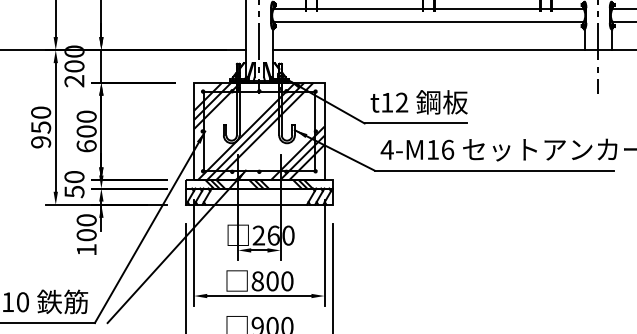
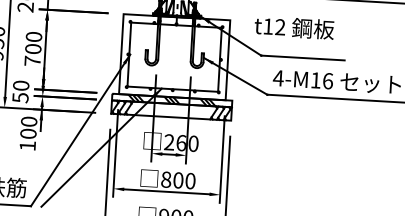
text: (418, 102) -> (293, 27), moved
hatch: (259, 131) -> (174, 57), removed
text: (86, 146) -> (32, 61), 600 -> 700

